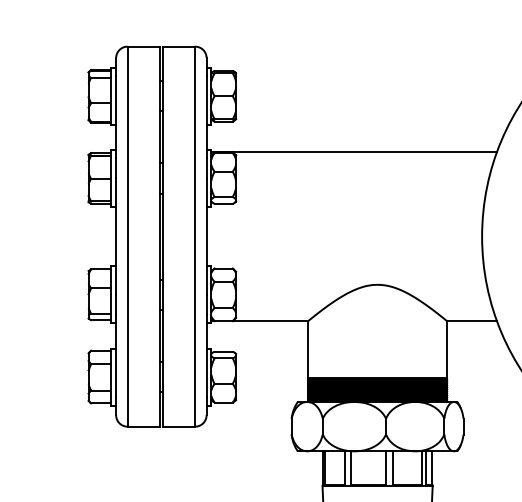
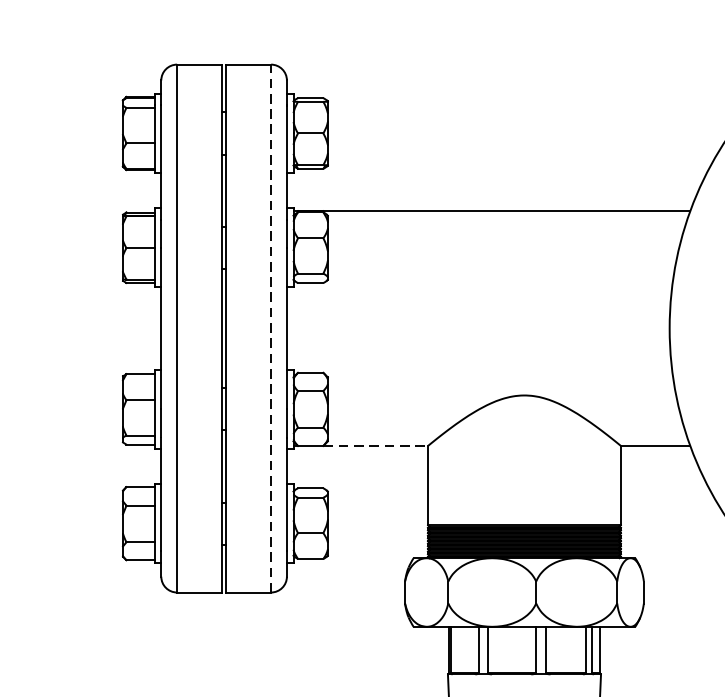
line: (195, 236) -> (271, 328), solid -> dashed
line: (270, 321) -> (375, 446), solid -> dashed

